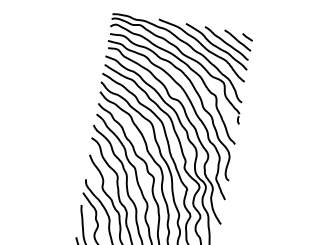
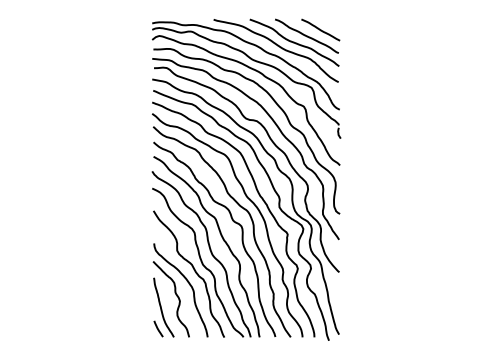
line: (247, 37) -> (332, 23), removed

